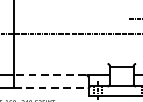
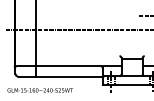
line: (48, 75) -> (67, 66), dashed -> solid
line: (52, 88) -> (70, 77), dashed -> solid

